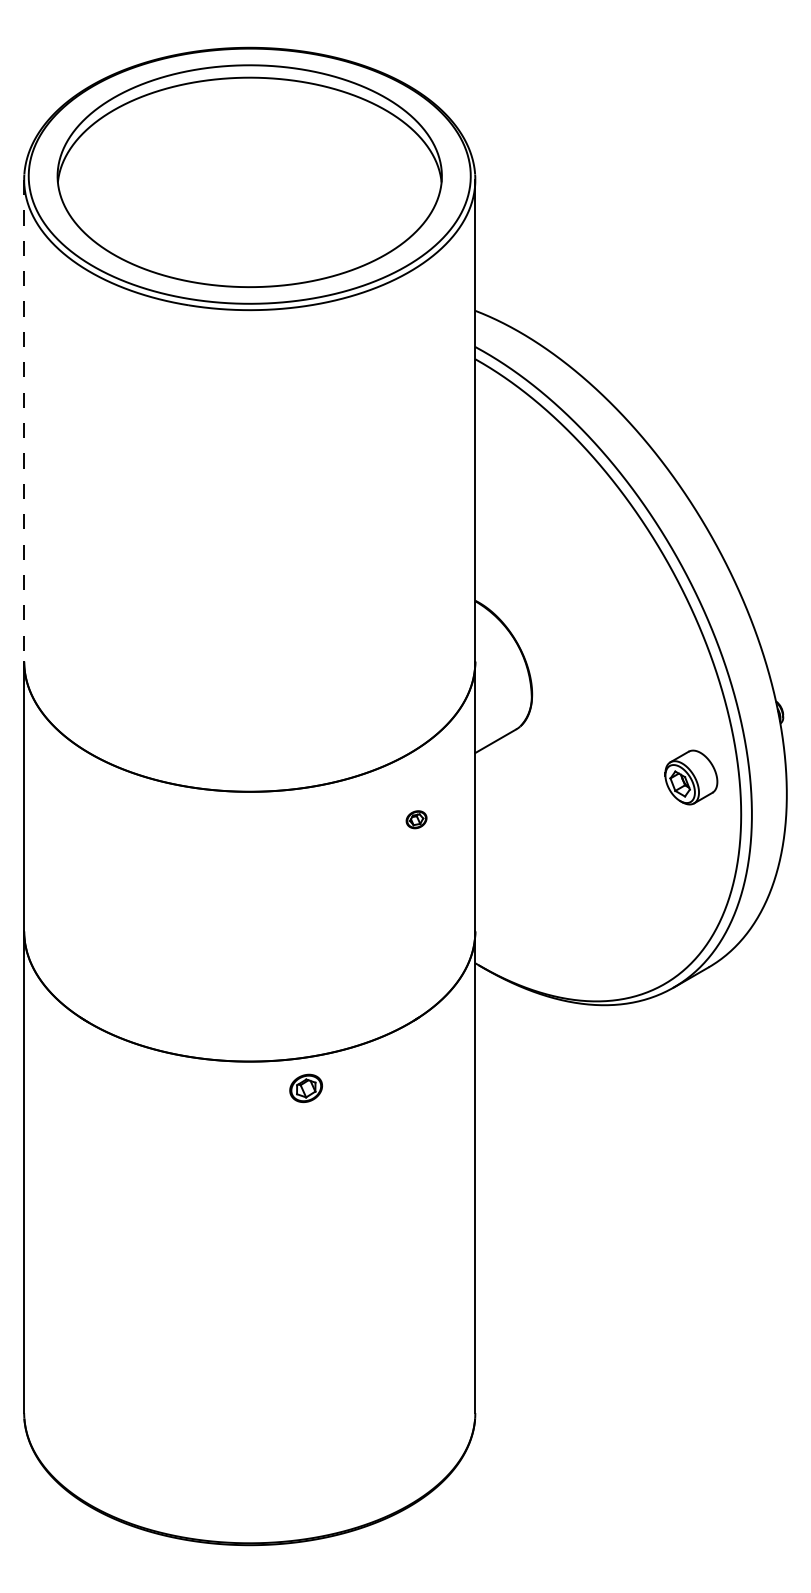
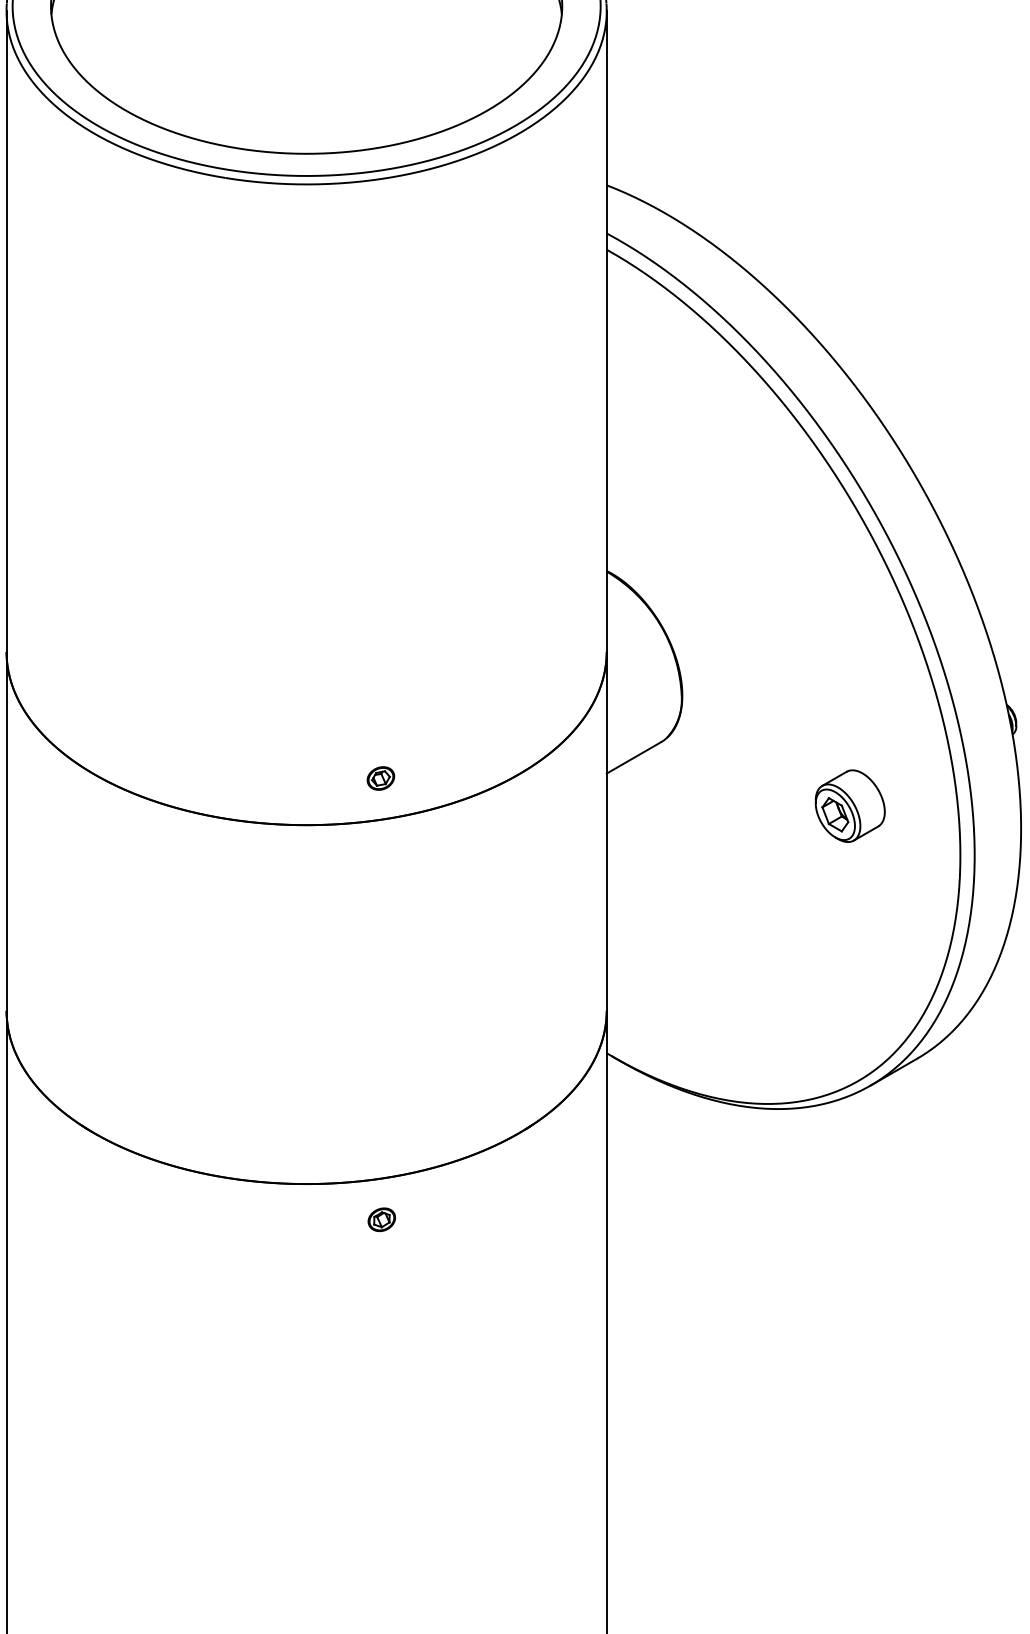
line: (24, 420) -> (6, 331), dashed -> solid
part: (691, 777) -> (850, 806), moved
part: (416, 819) -> (380, 778), moved
part: (306, 1088) -> (382, 1219), size x0.62

